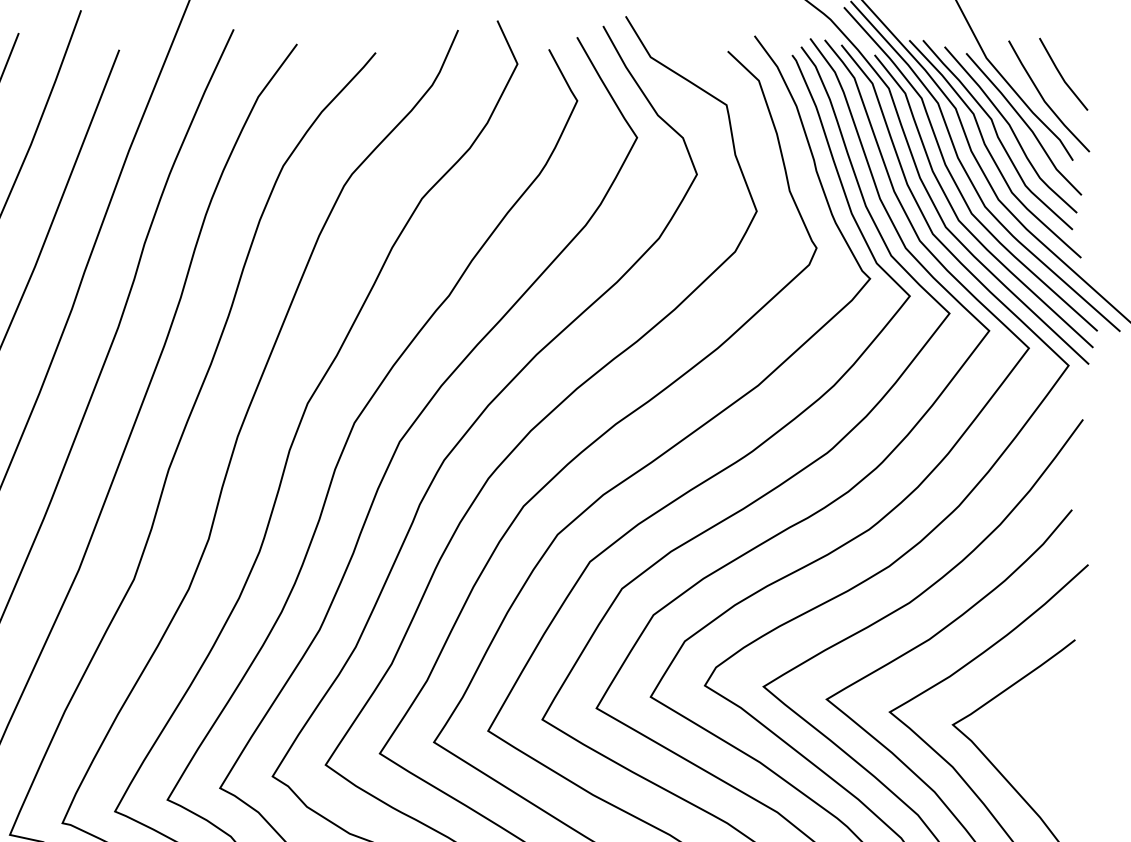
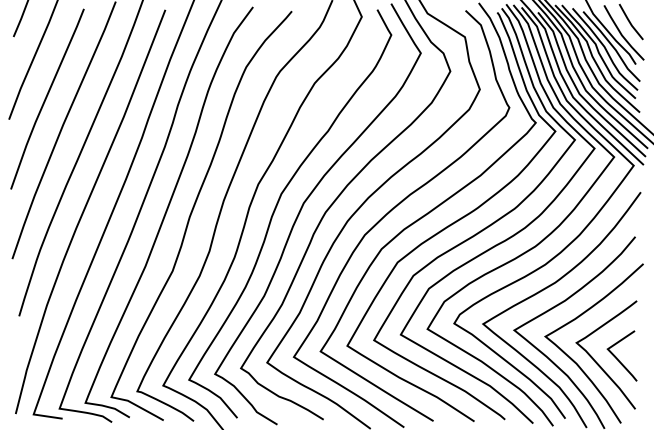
line: (1035, 754) -> (617, 357), added

